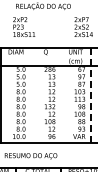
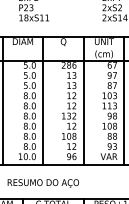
line: (30, 95) -> (42, 100), added
line: (60, 95) -> (83, 100), added
line: (90, 96) -> (124, 102), dashed -> solid

